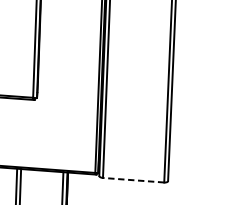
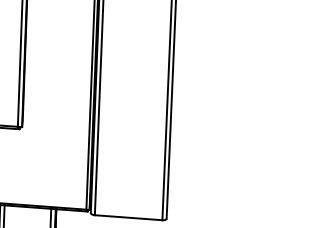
line: (133, 180) -> (128, 217), dashed -> solid

